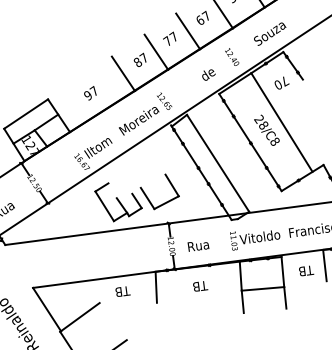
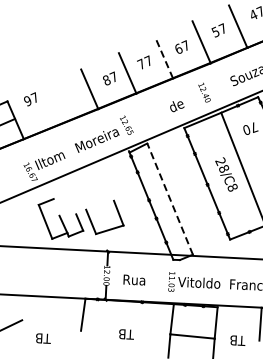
line: (187, 31) -> (163, 57), solid -> dashed
text: (90, 93) -> (30, 99), moved
line: (218, 163) -> (170, 199), solid -> dashed
text: (306, 270) -> (238, 340), moved
text: (200, 286) -> (126, 334), moved
text: (122, 291) -> (43, 338), moved

